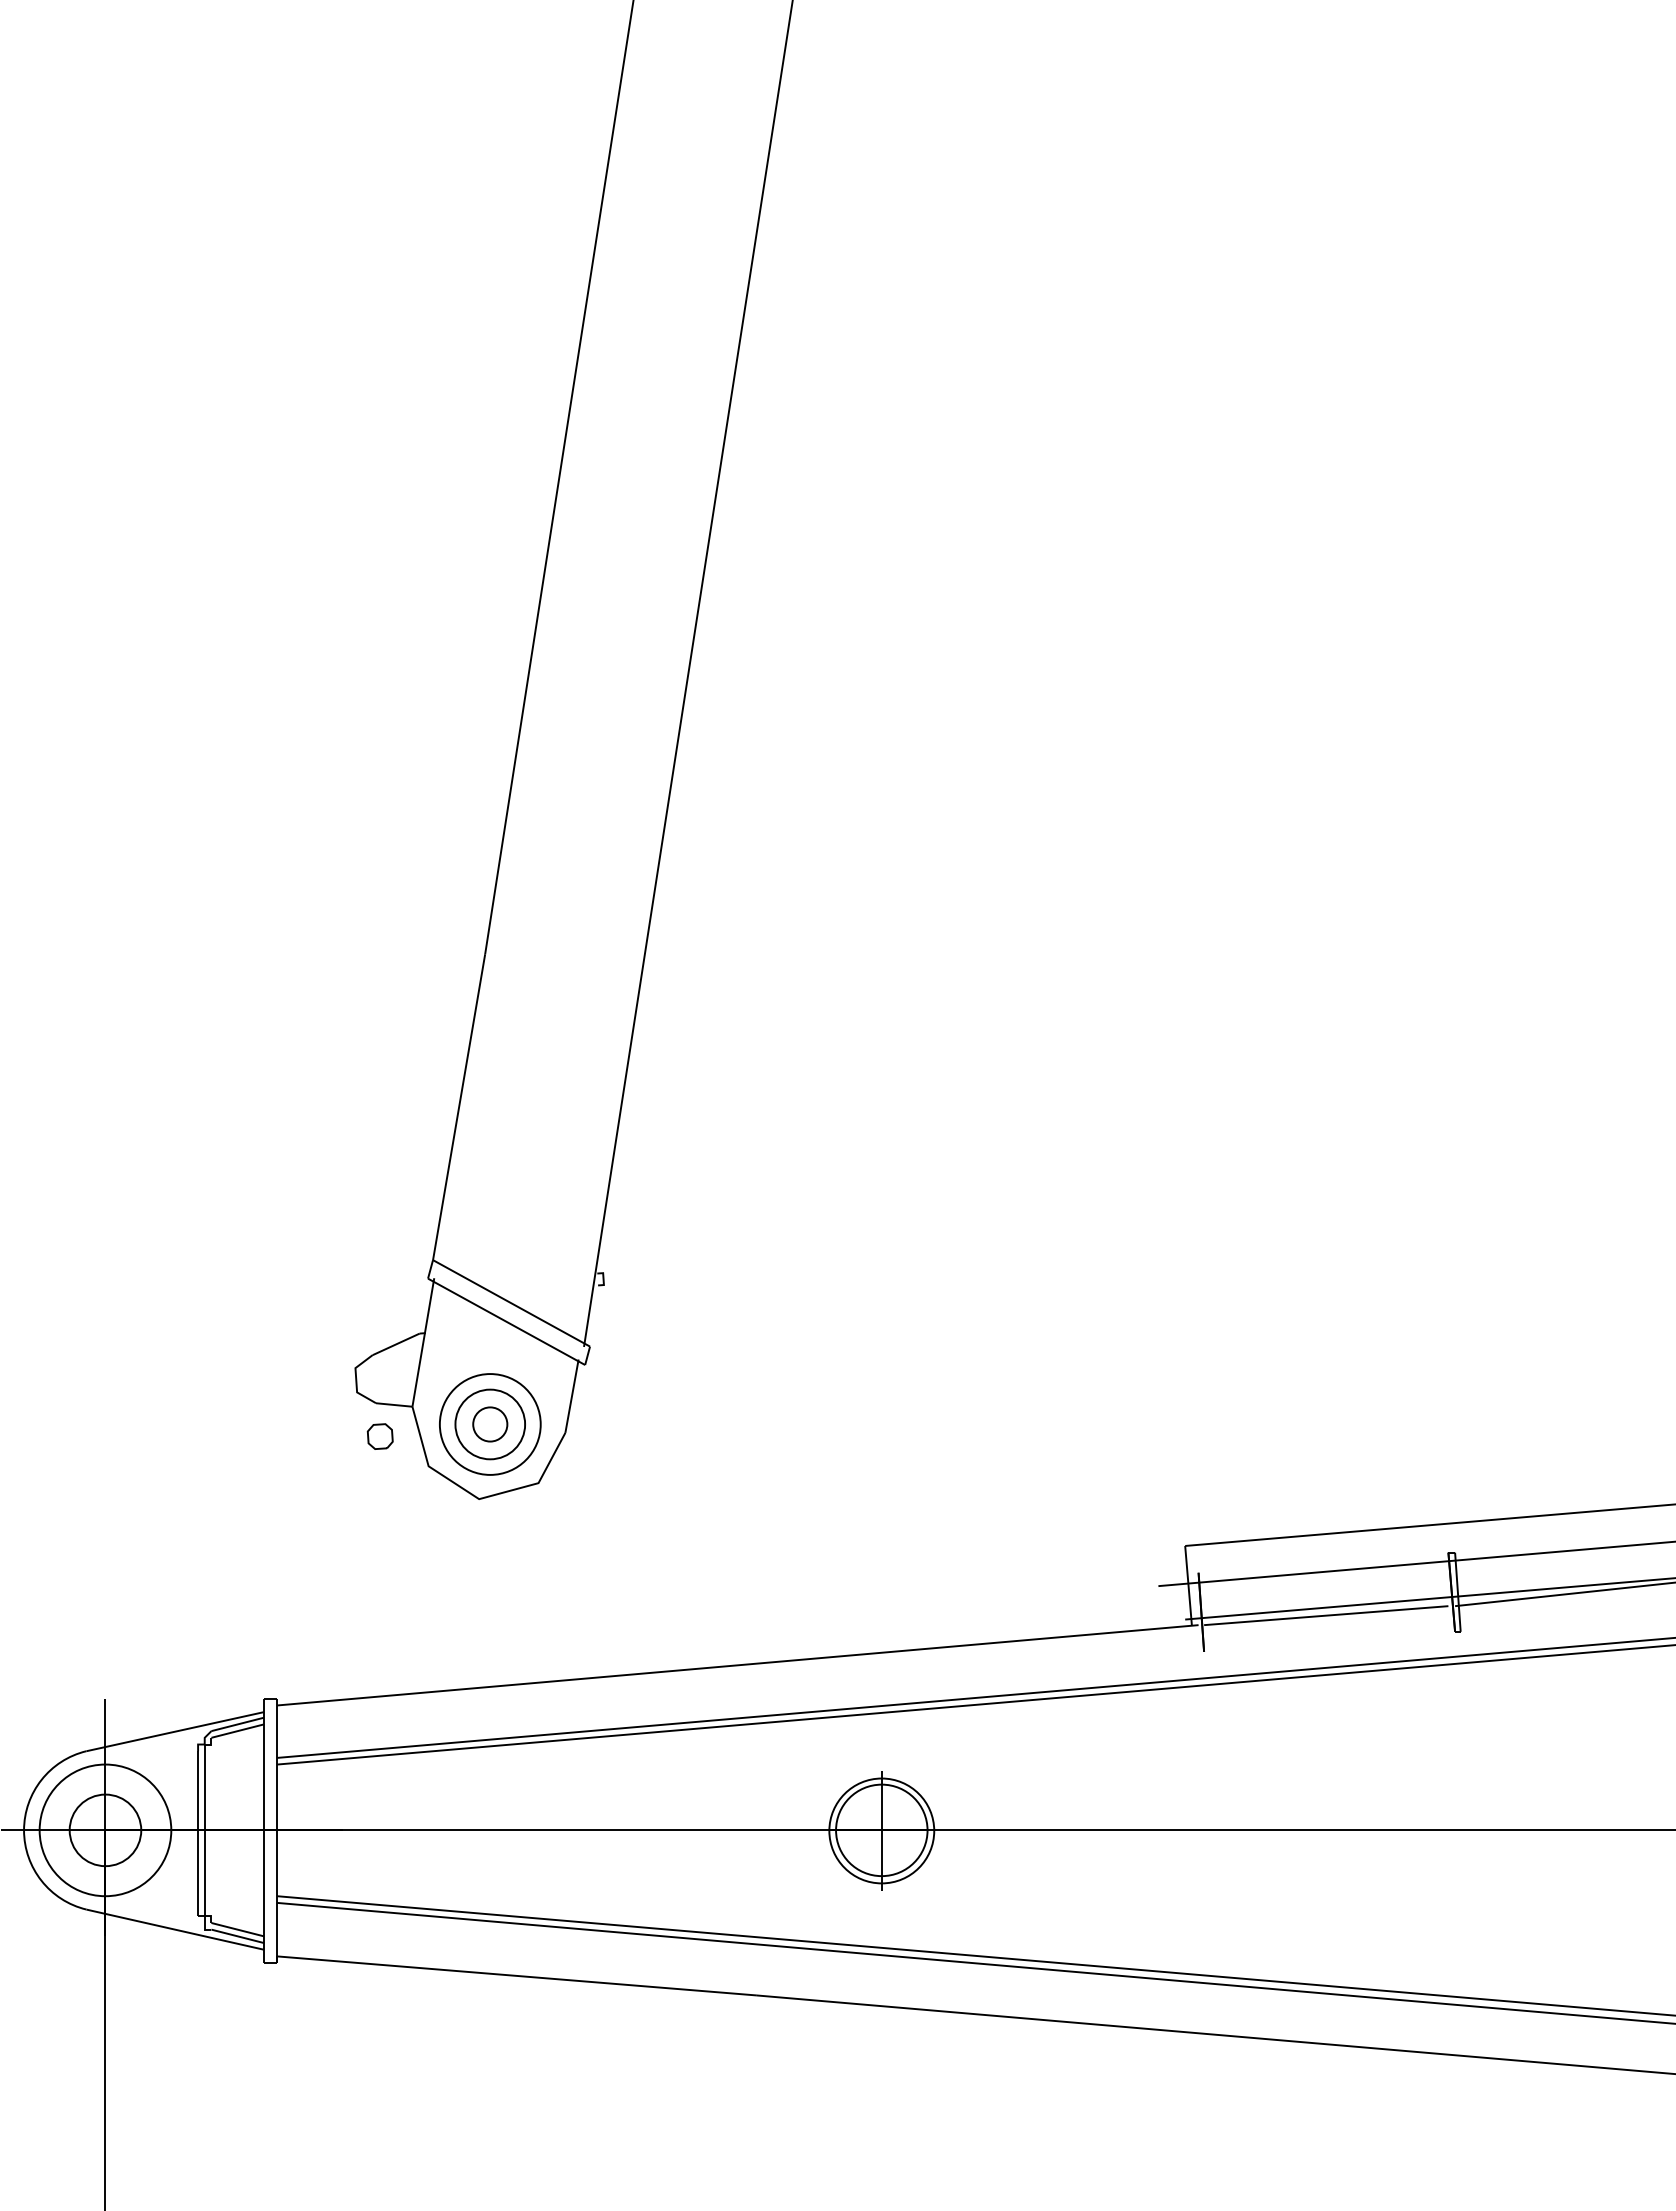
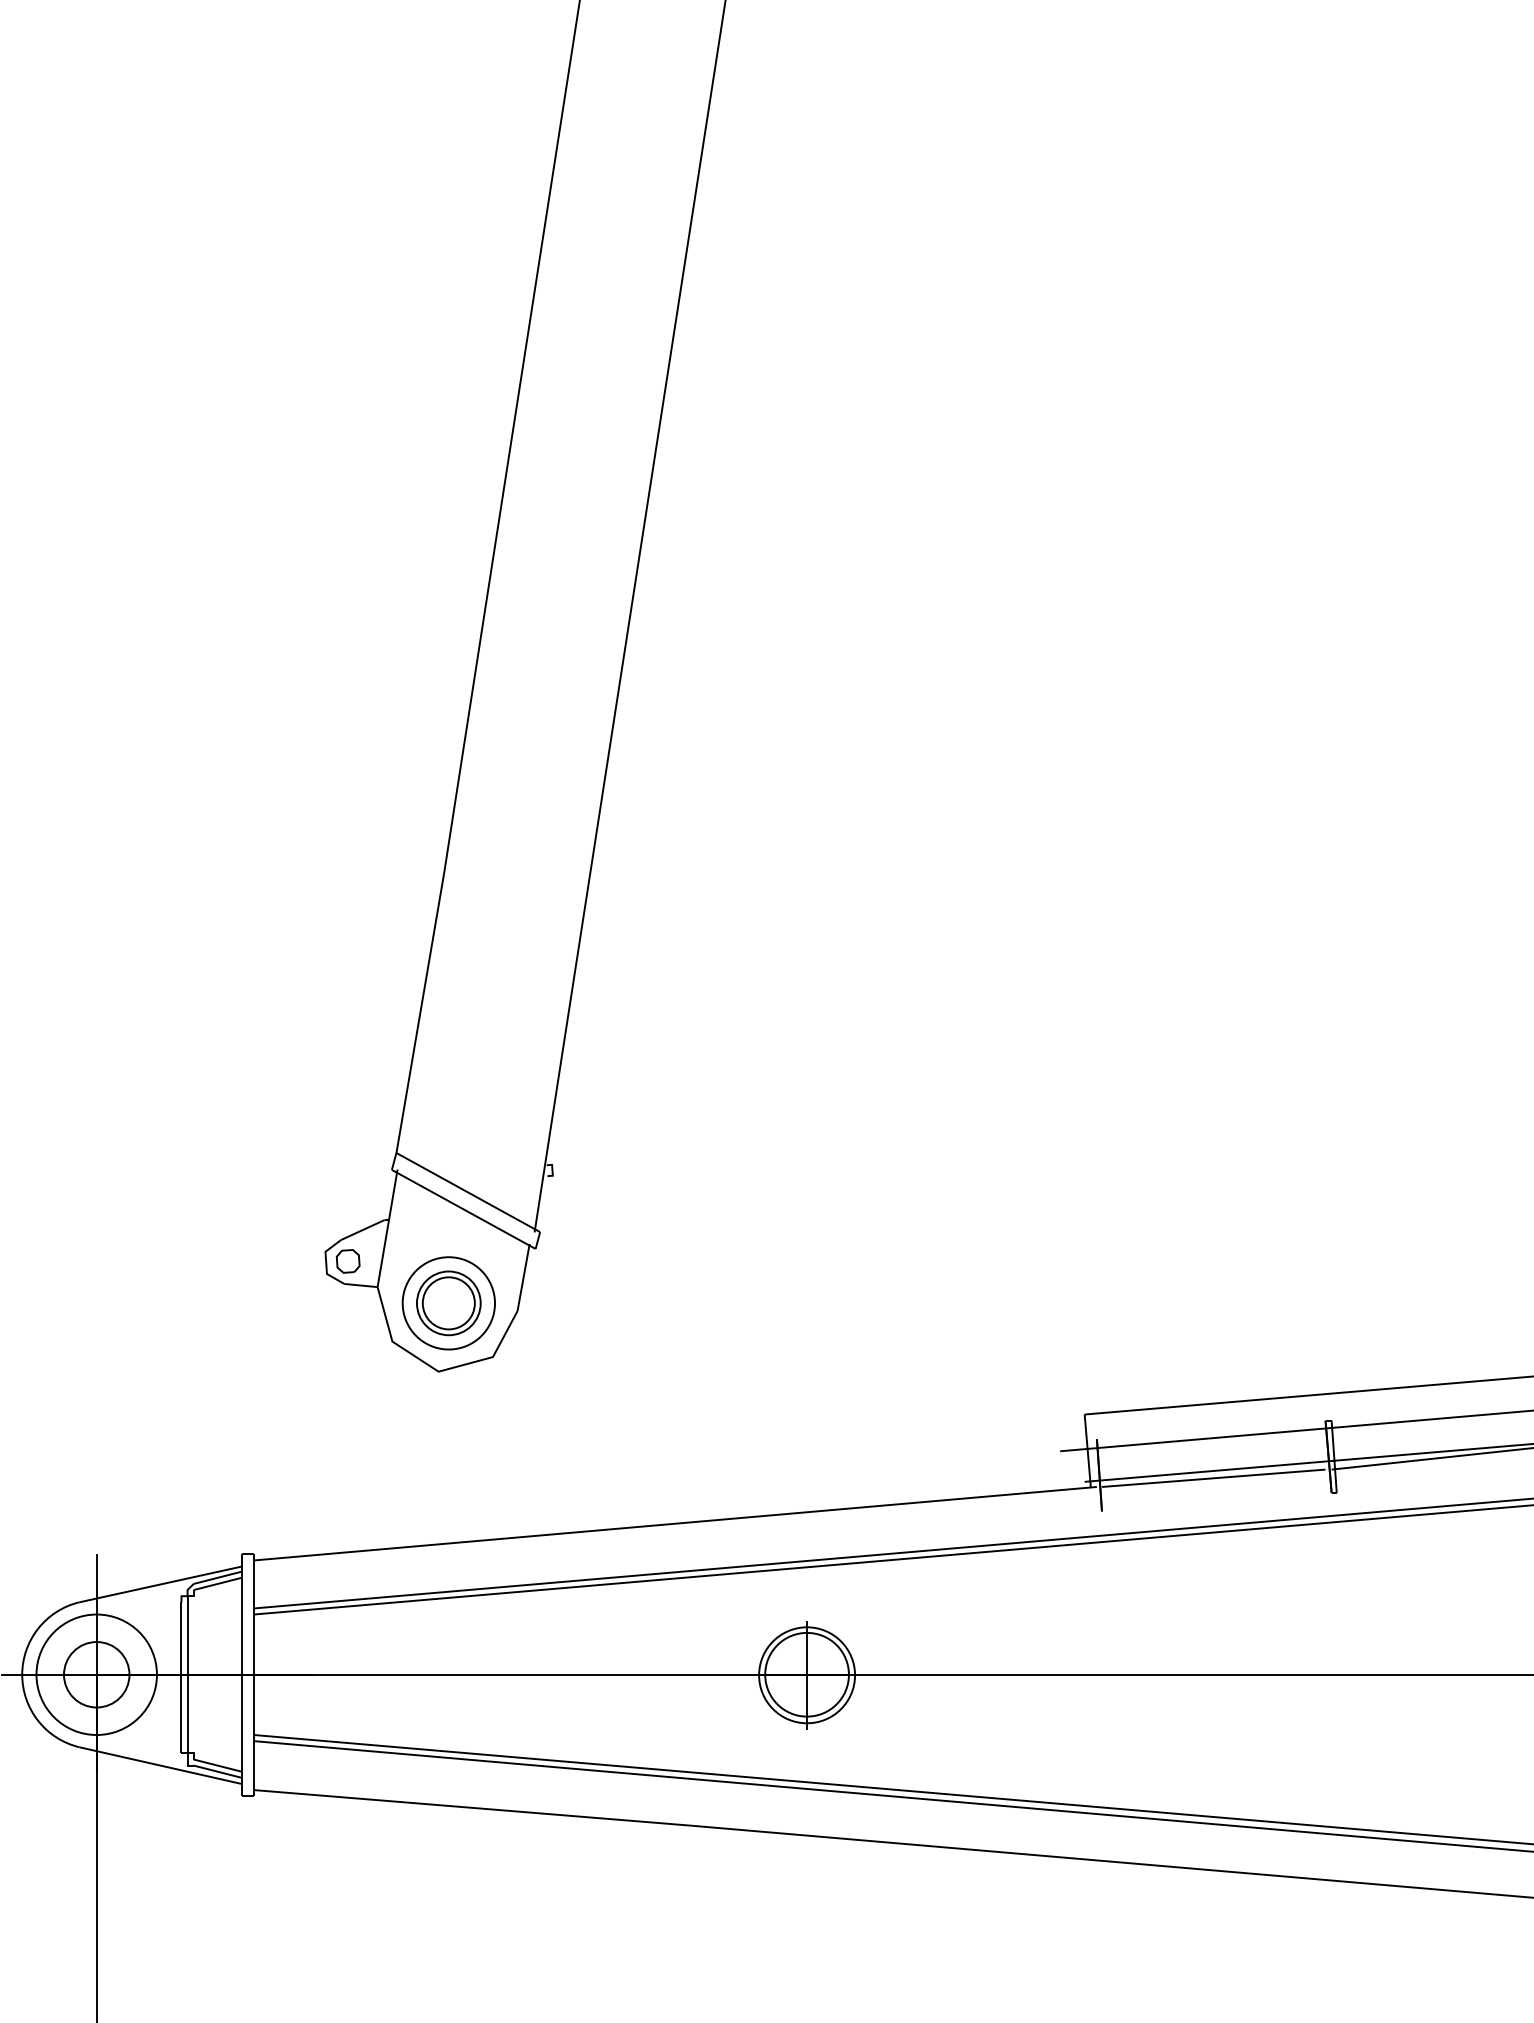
circle: (489, 1424) -> (448, 1303), size x1.67
part: (379, 1436) -> (347, 1261), moved

